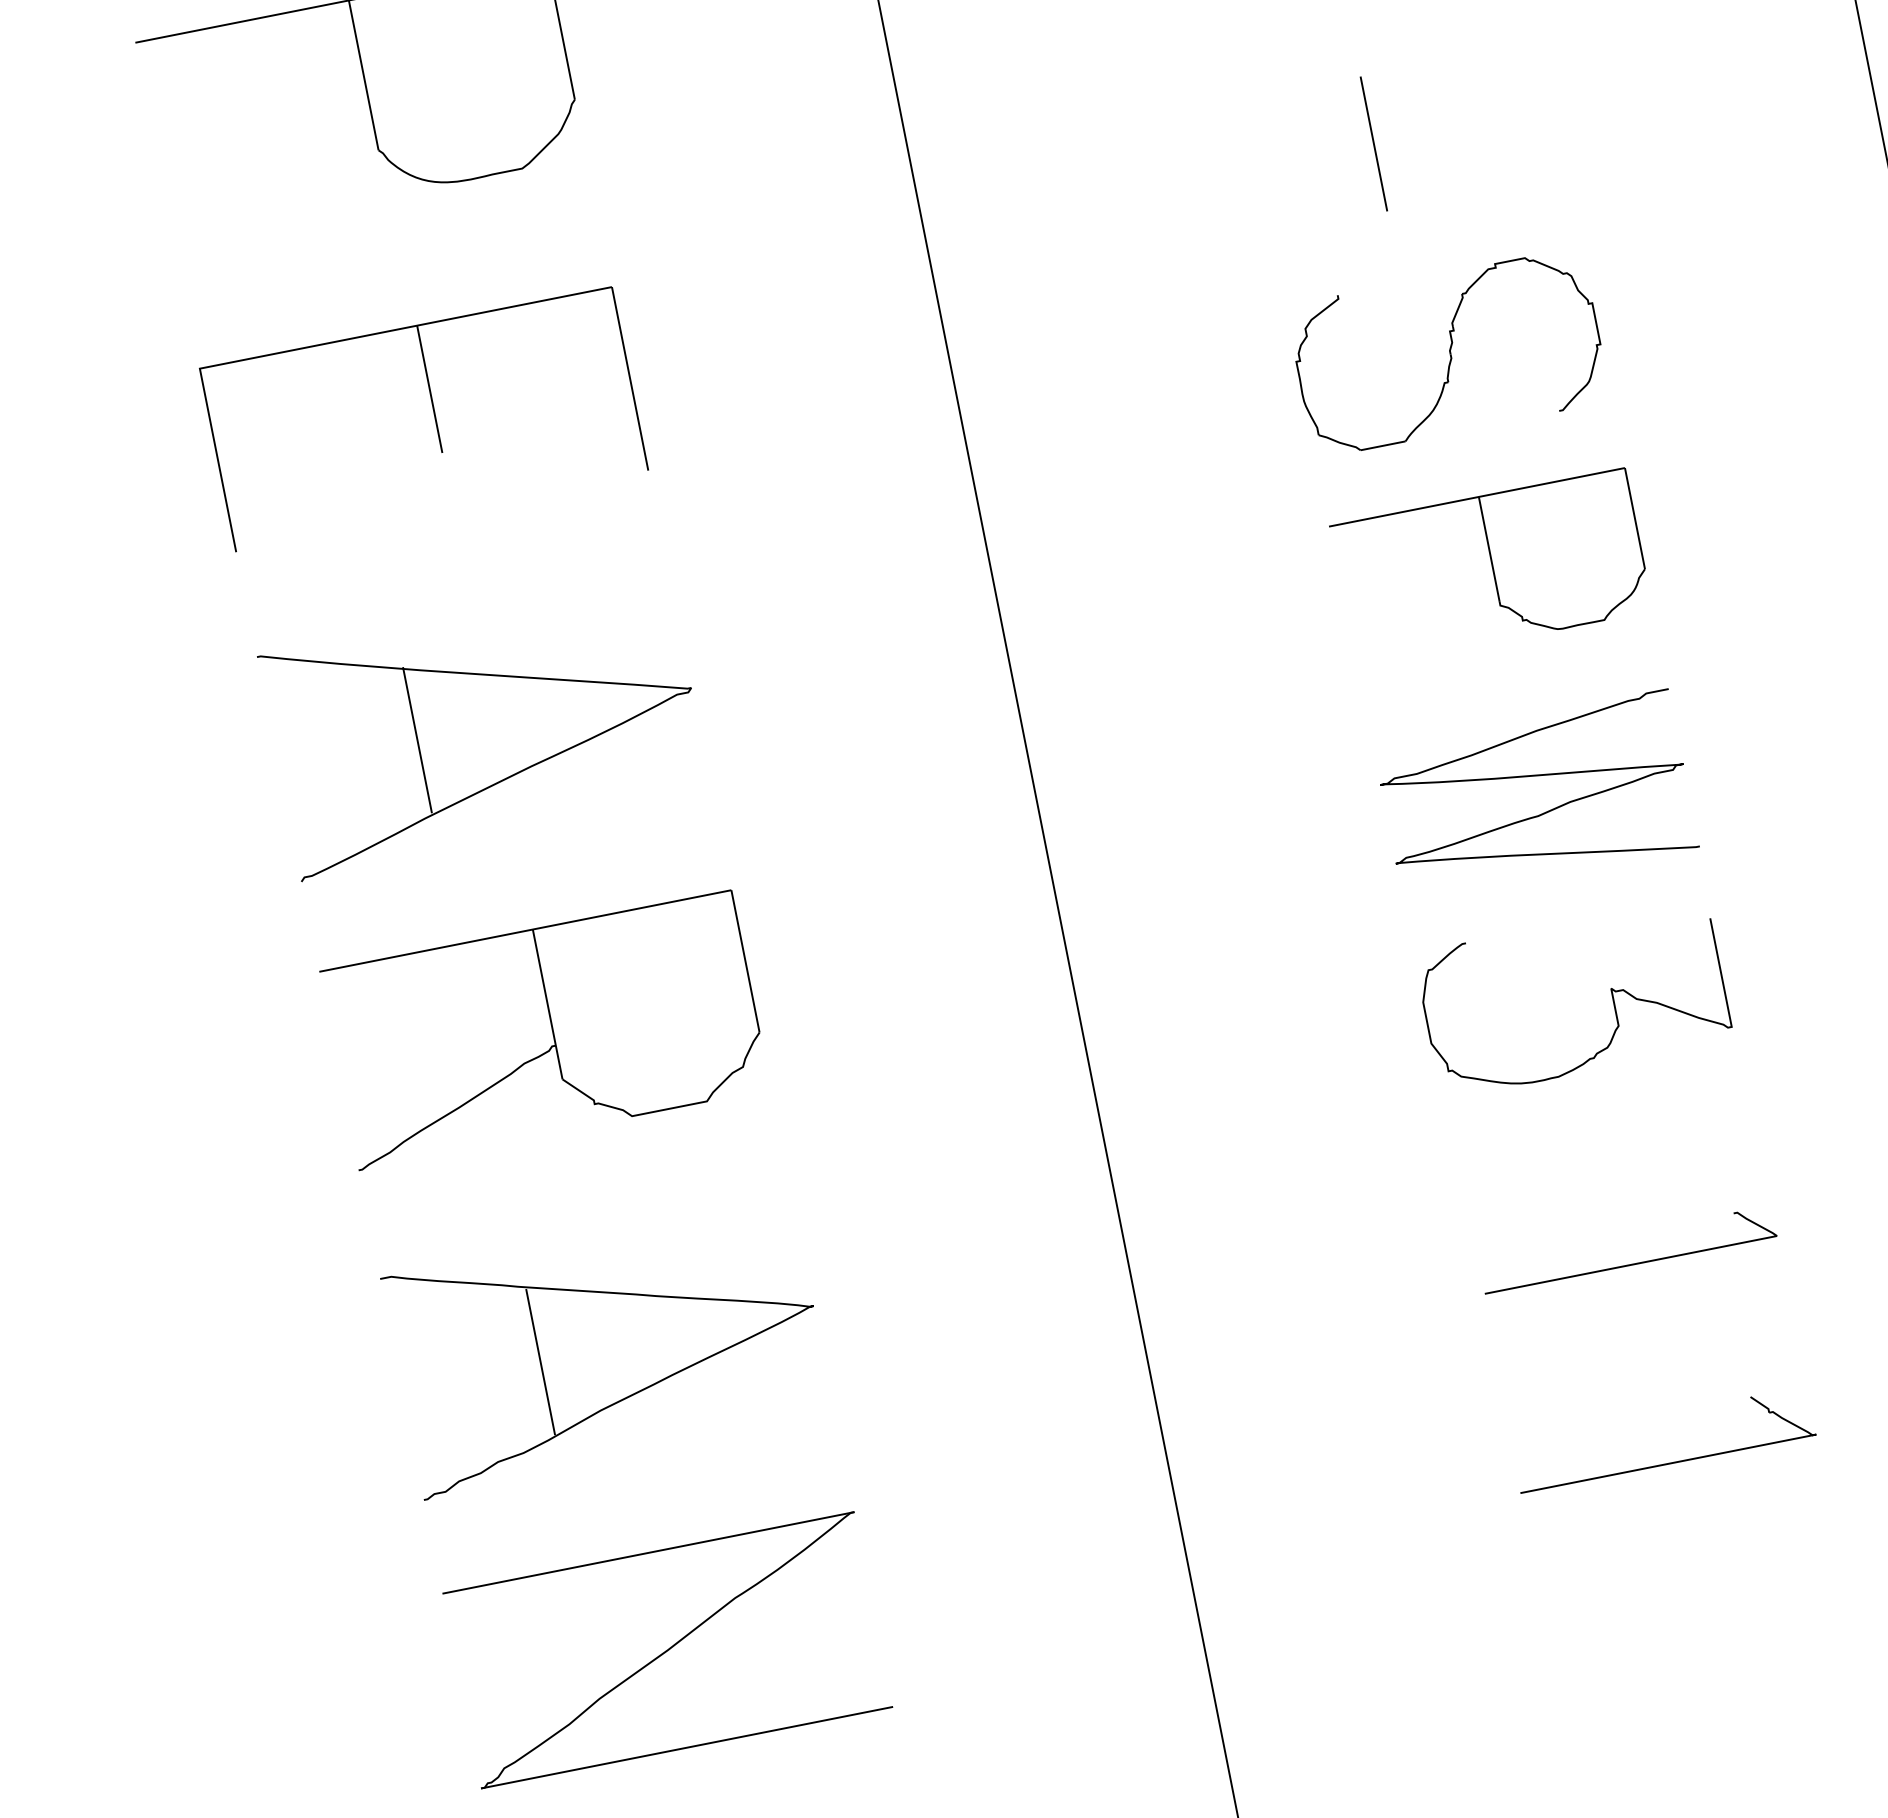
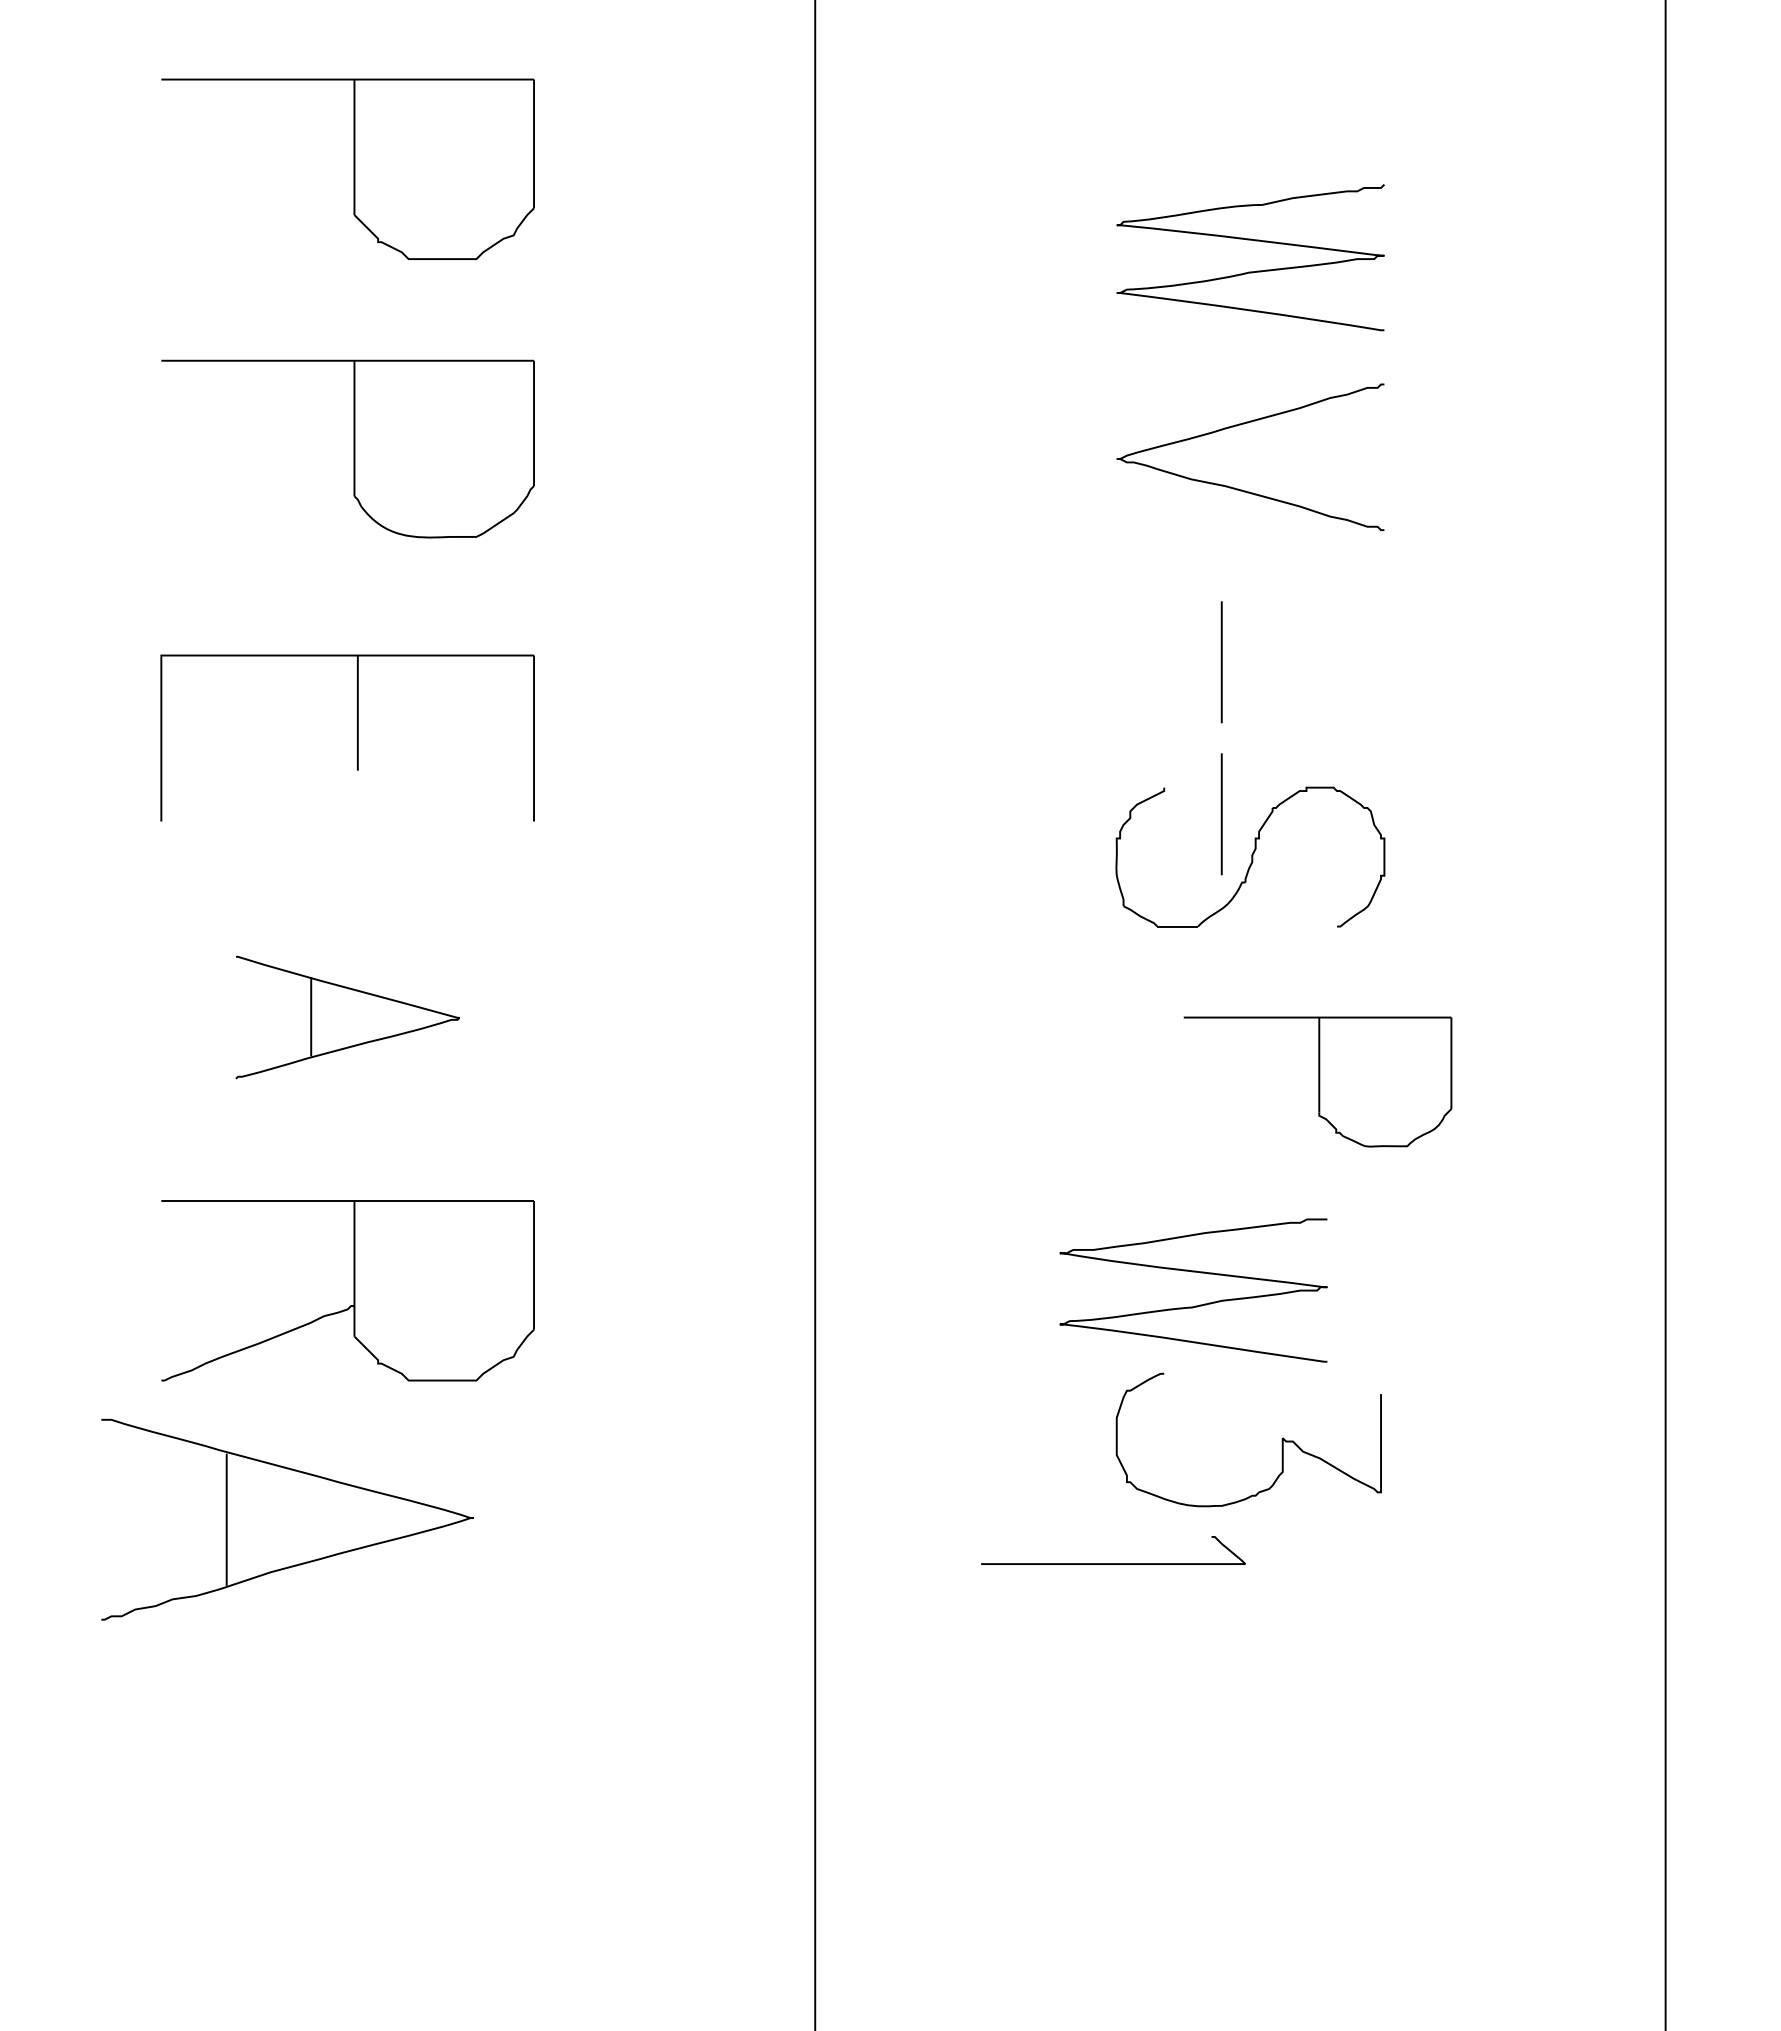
line: (1406, 312) -> (1221, 814), added
part: (1490, 568) -> (1317, 1081), moved
part: (484, 728) -> (347, 1017), size x0.6
curve: (1541, 813) -> (1195, 1305), moved
curve: (1631, 1264) -> (1113, 1563), moved
part: (607, 1348) -> (287, 1519), moved
part: (1668, 1462) -> (1250, 1860), removed
part: (667, 1650) -> (347, 1851), removed

